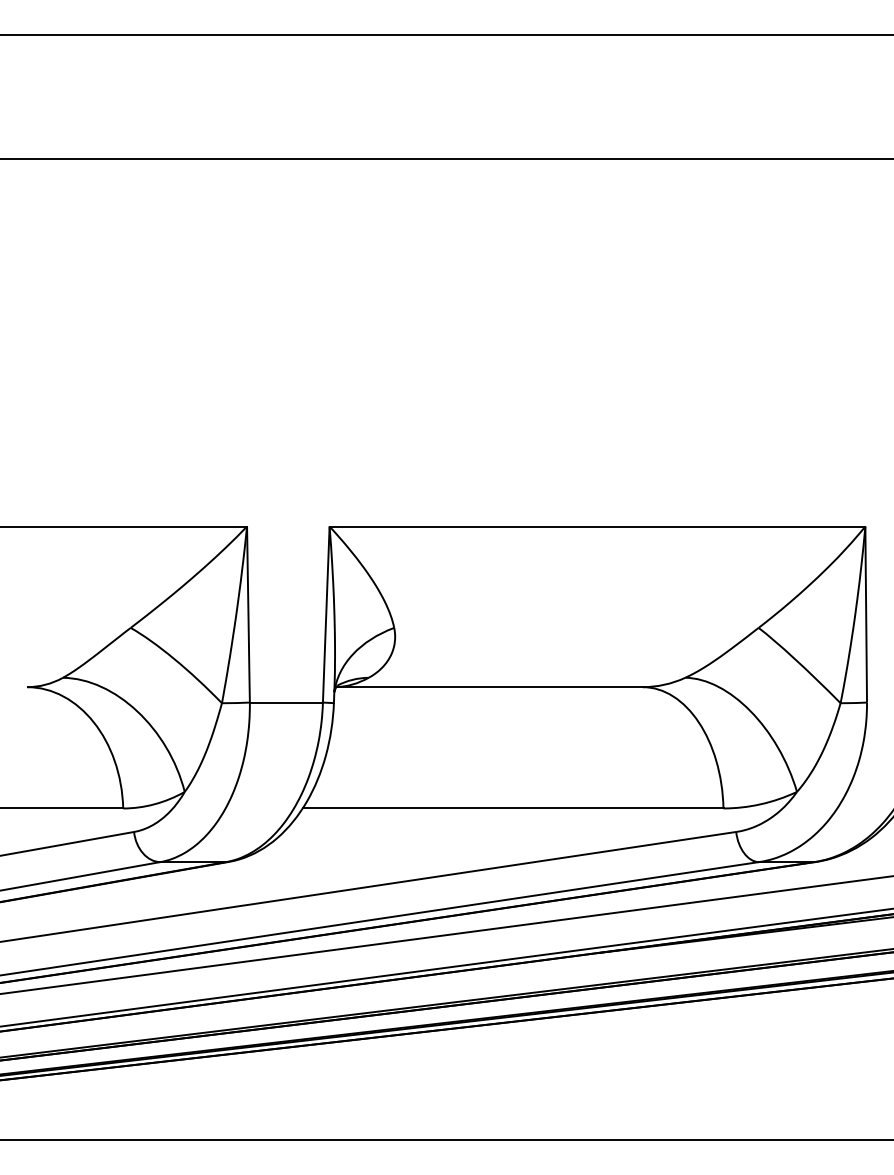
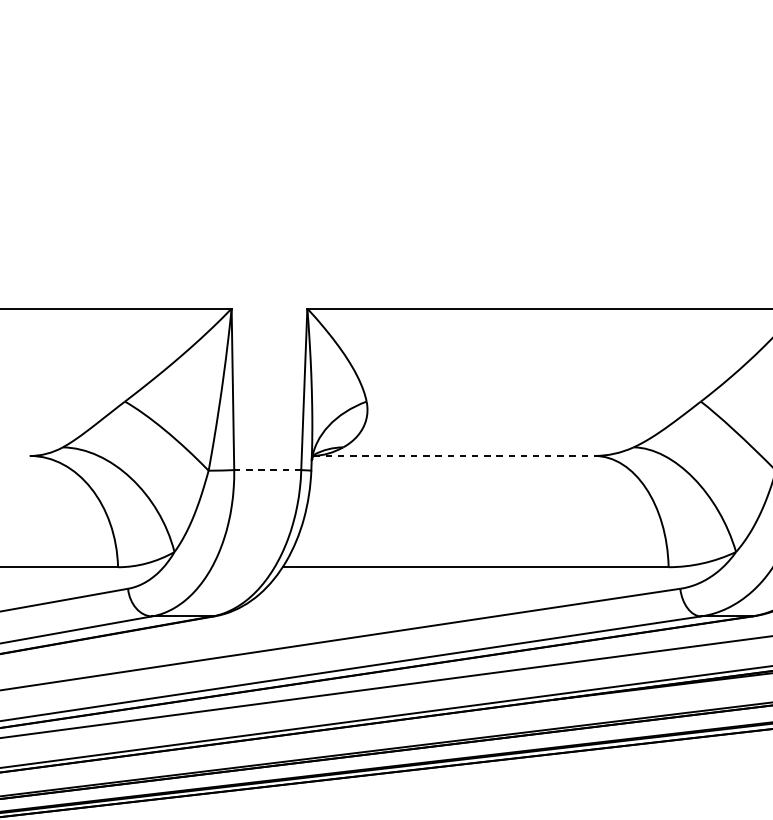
line: (490, 687) -> (454, 456), solid -> dashed
line: (286, 702) -> (267, 470), solid -> dashed

